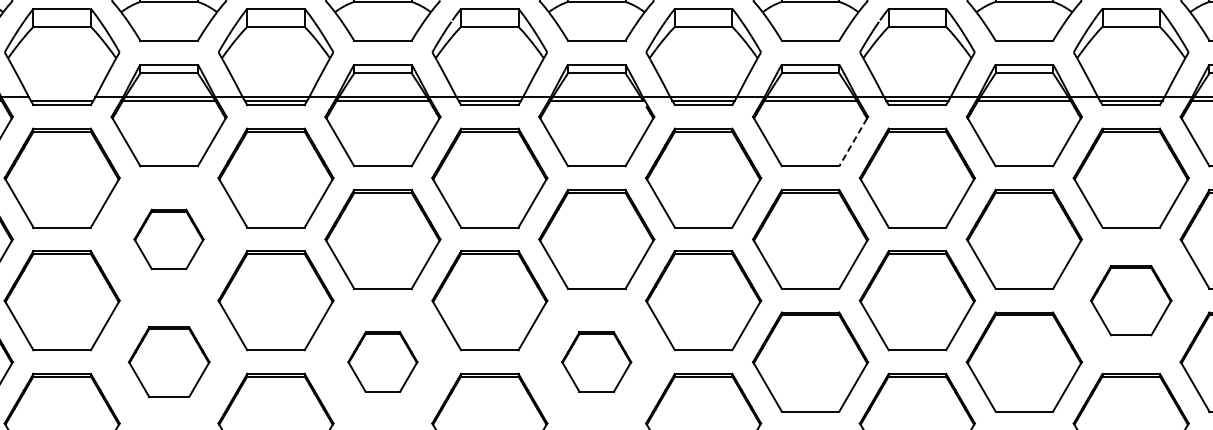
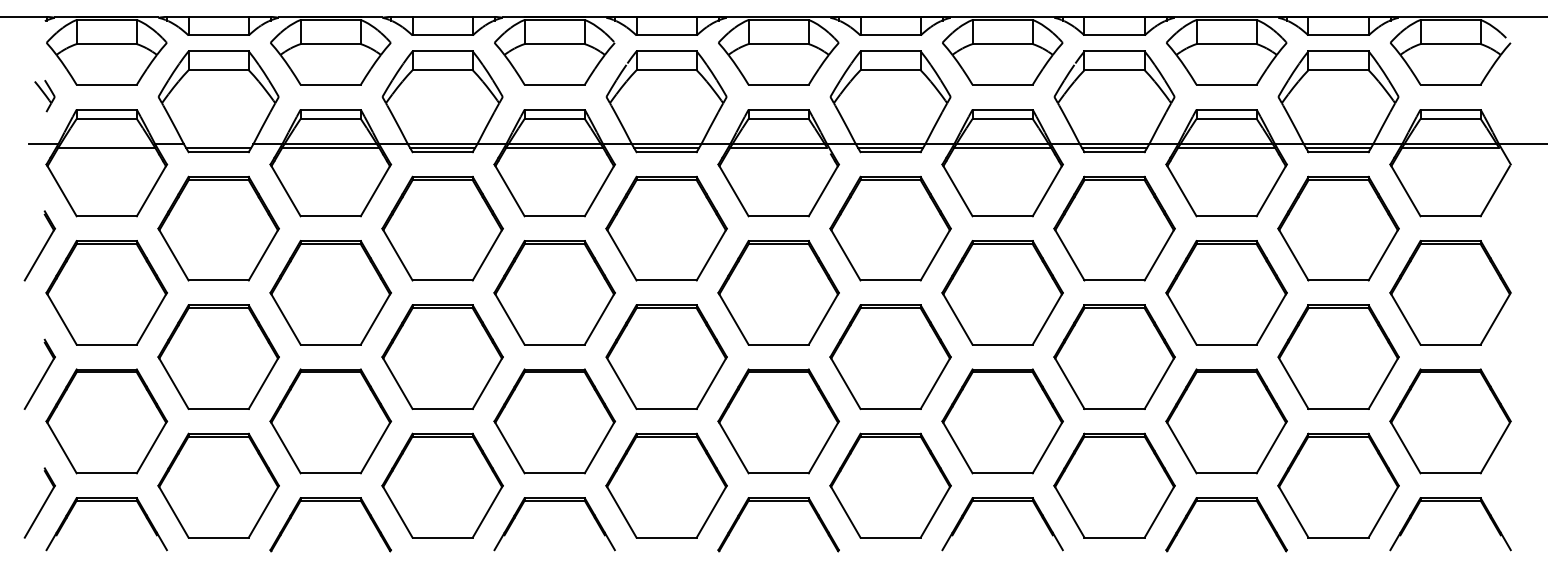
line: (853, 142) -> (1047, 191), dashed -> solid
part: (168, 239) -> (330, 292), size x1.67
part: (1131, 300) -> (1338, 356), size x1.43
part: (168, 362) -> (330, 421), size x1.43
part: (382, 362) -> (554, 421), size x1.67
part: (596, 362) -> (778, 421), size x1.67

